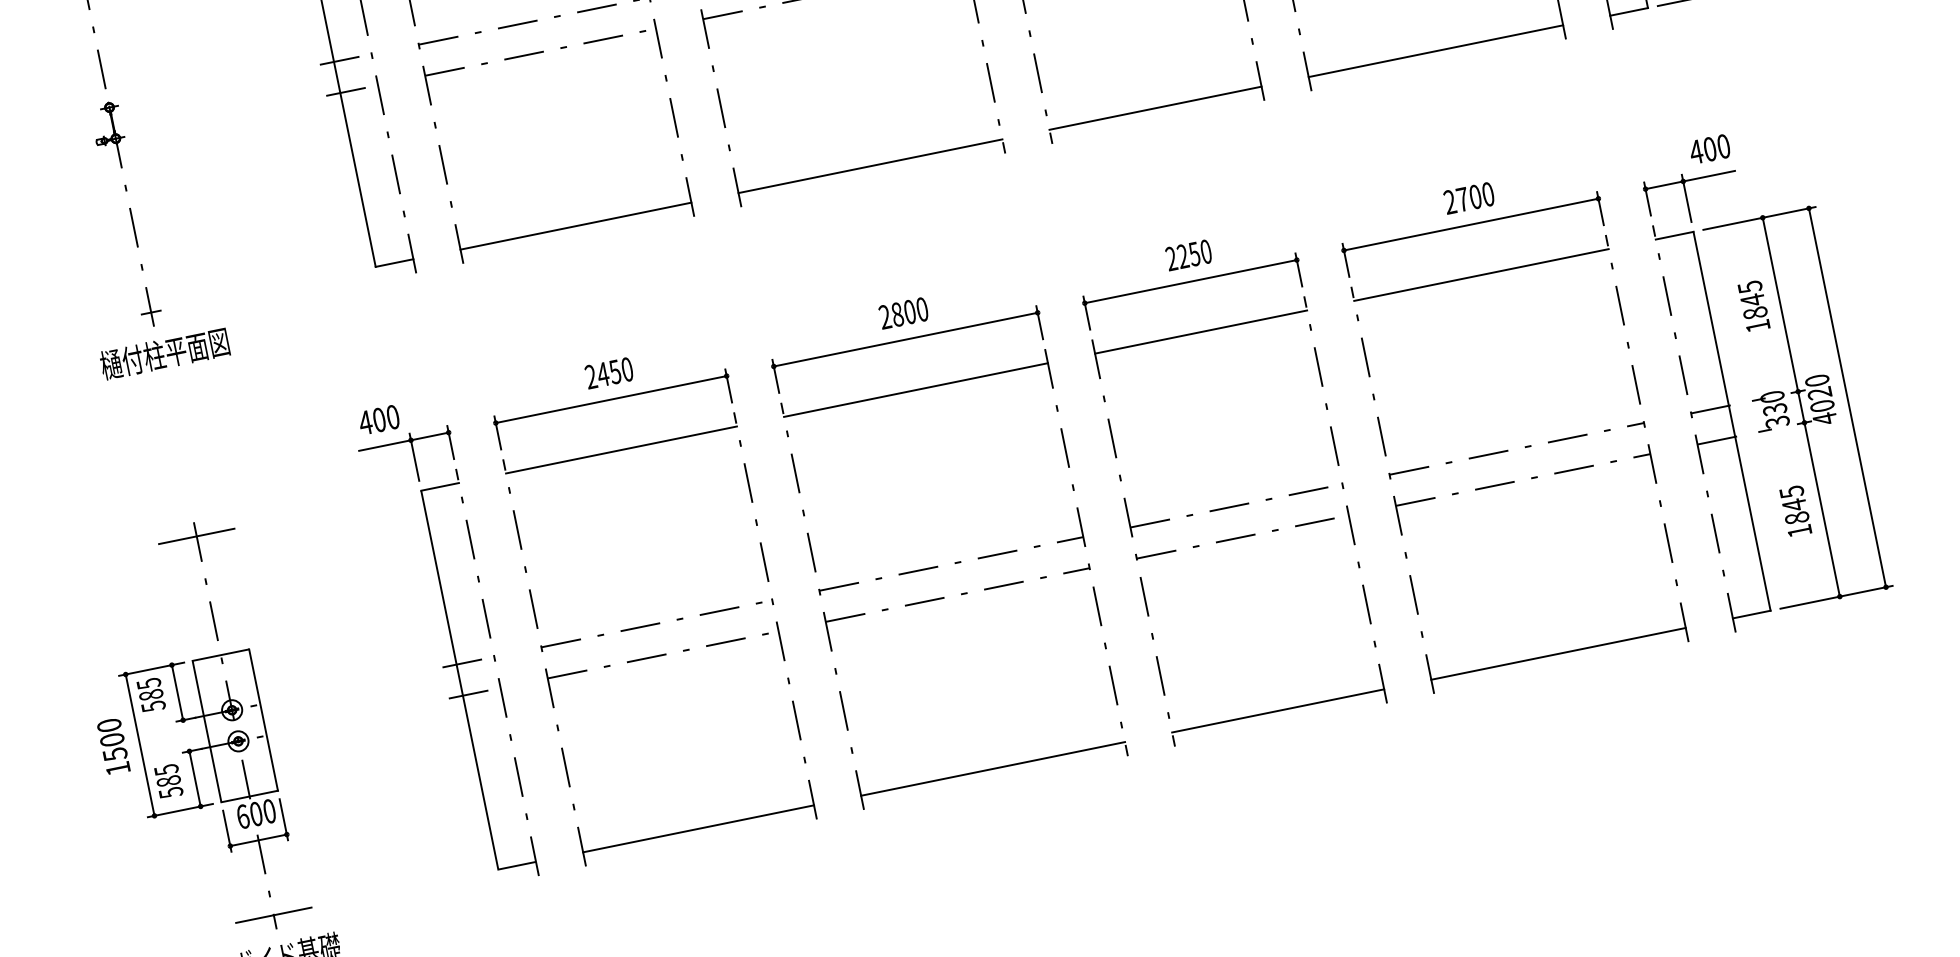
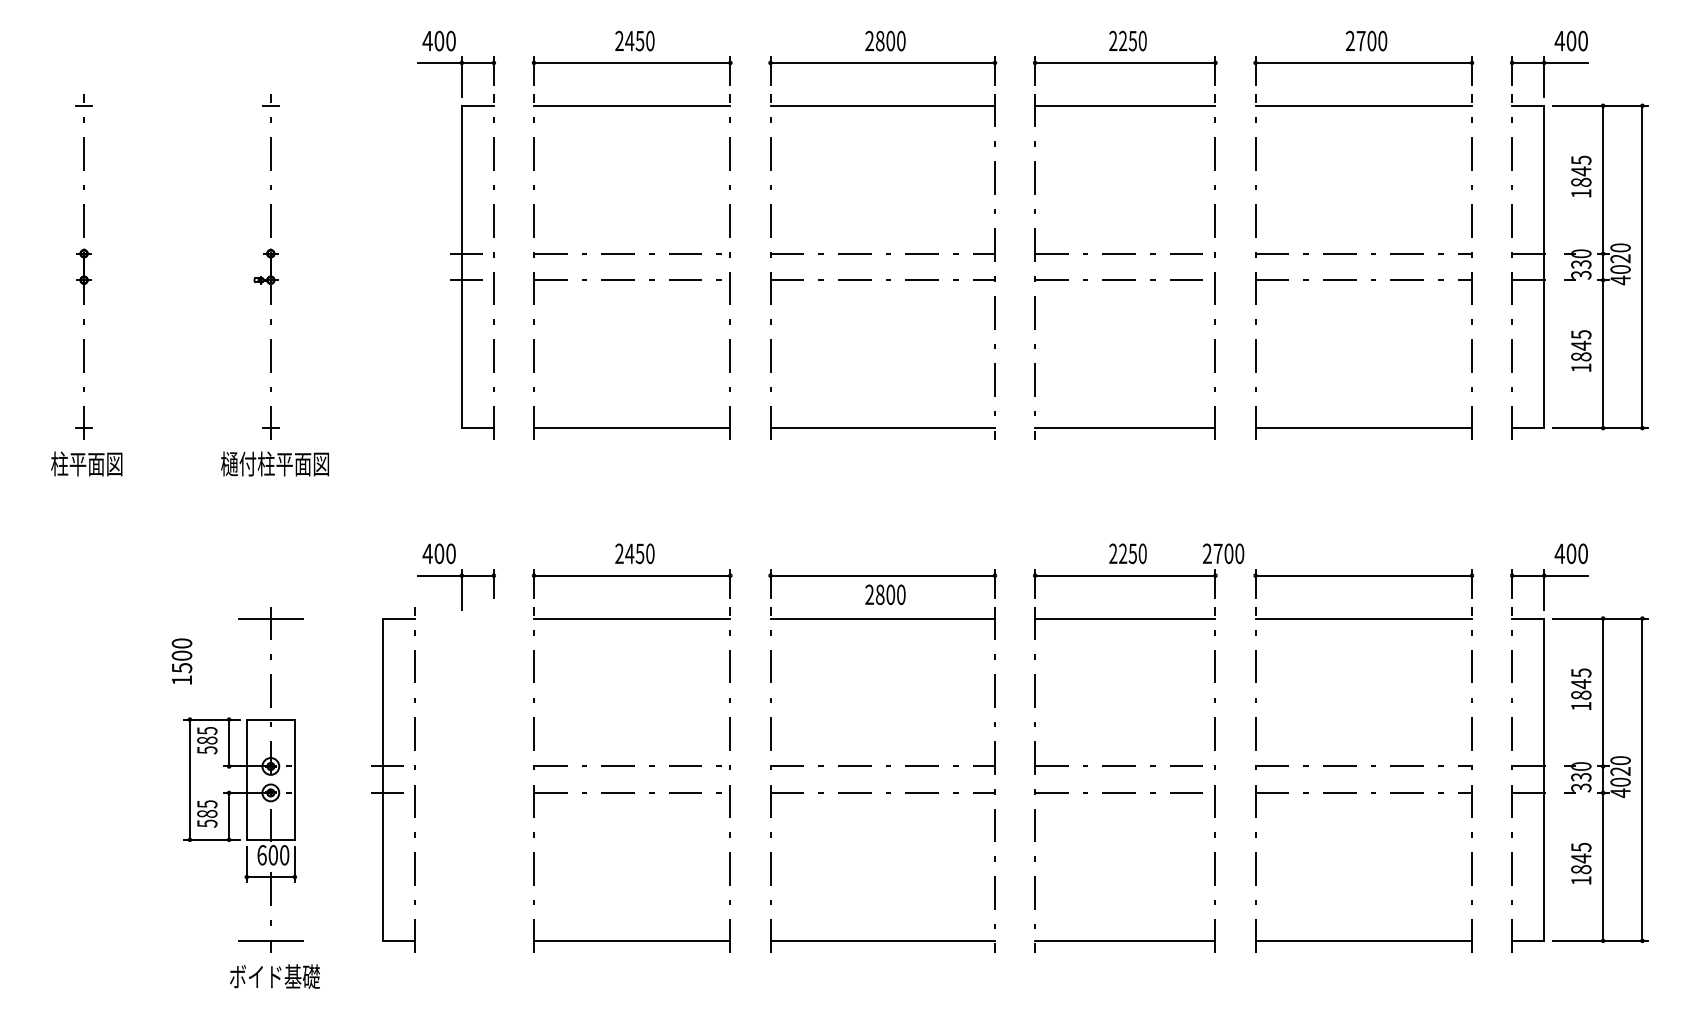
text: (1469, 197) -> (1223, 553), moved
text: (903, 312) -> (885, 594), moved
part: (460, 679) -> (383, 779), moved
text: (113, 746) -> (181, 661), moved

